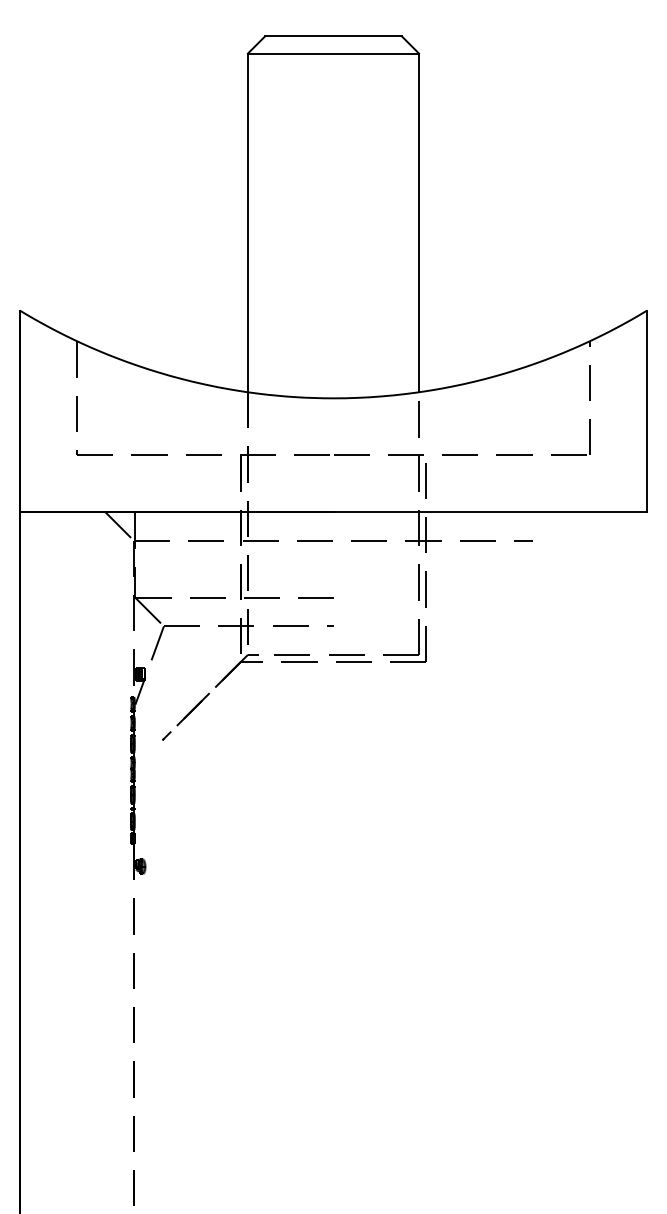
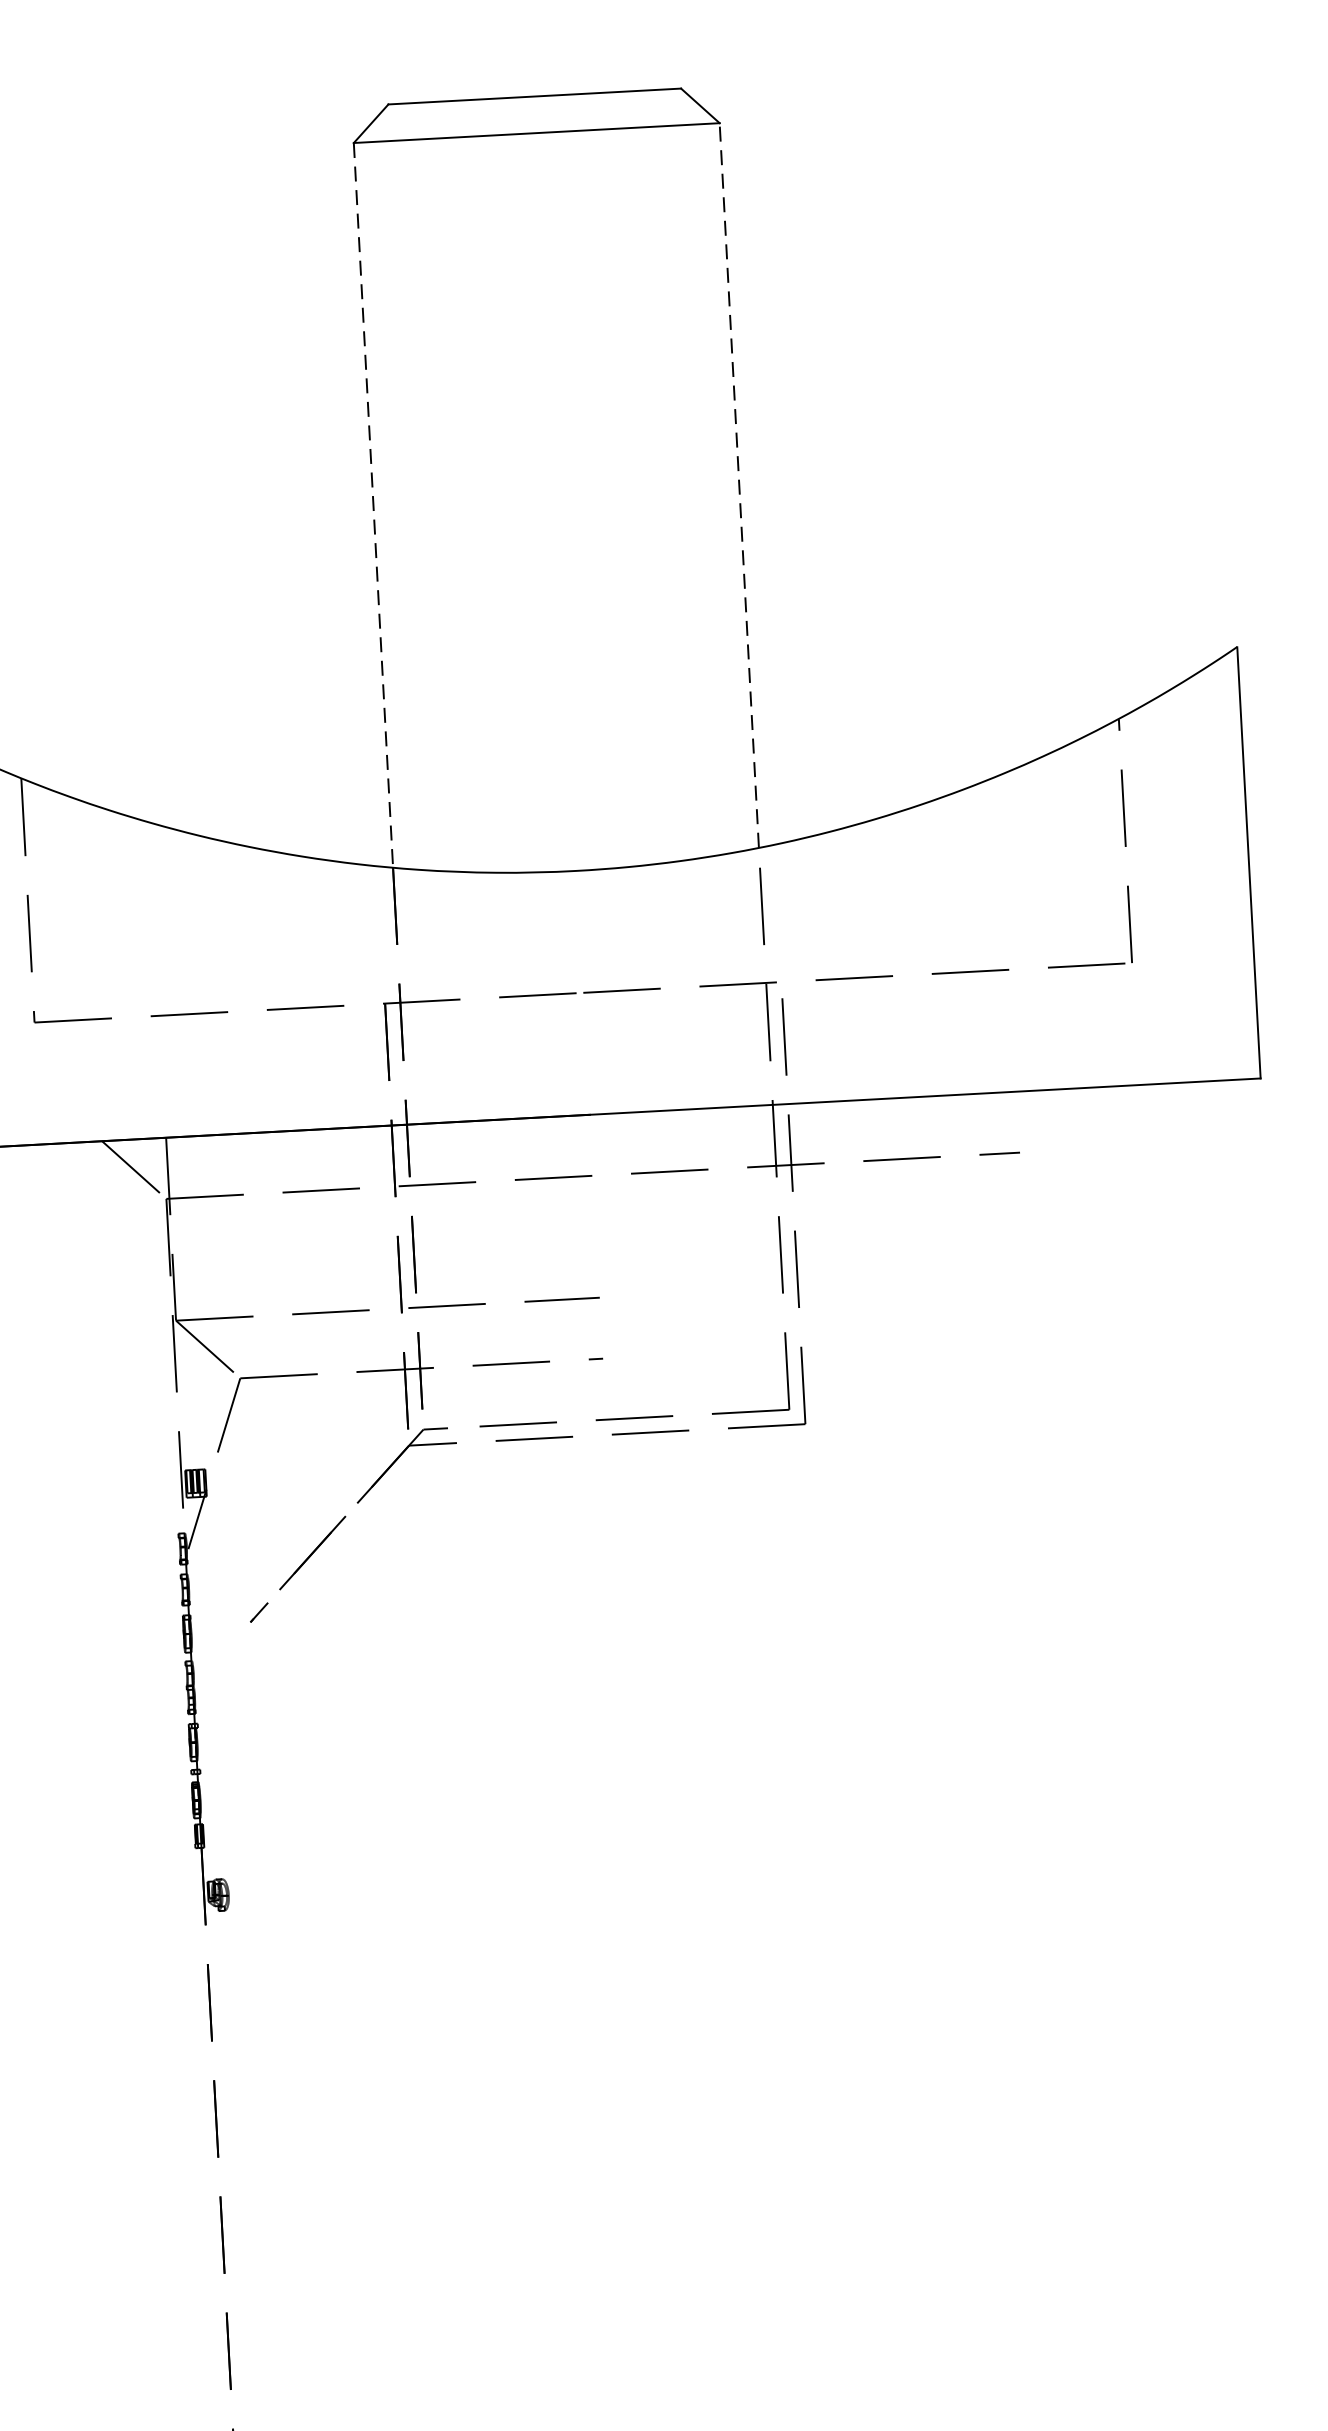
line: (418, 222) -> (738, 484), solid -> dashed
line: (248, 223) -> (374, 506), solid -> dashed

